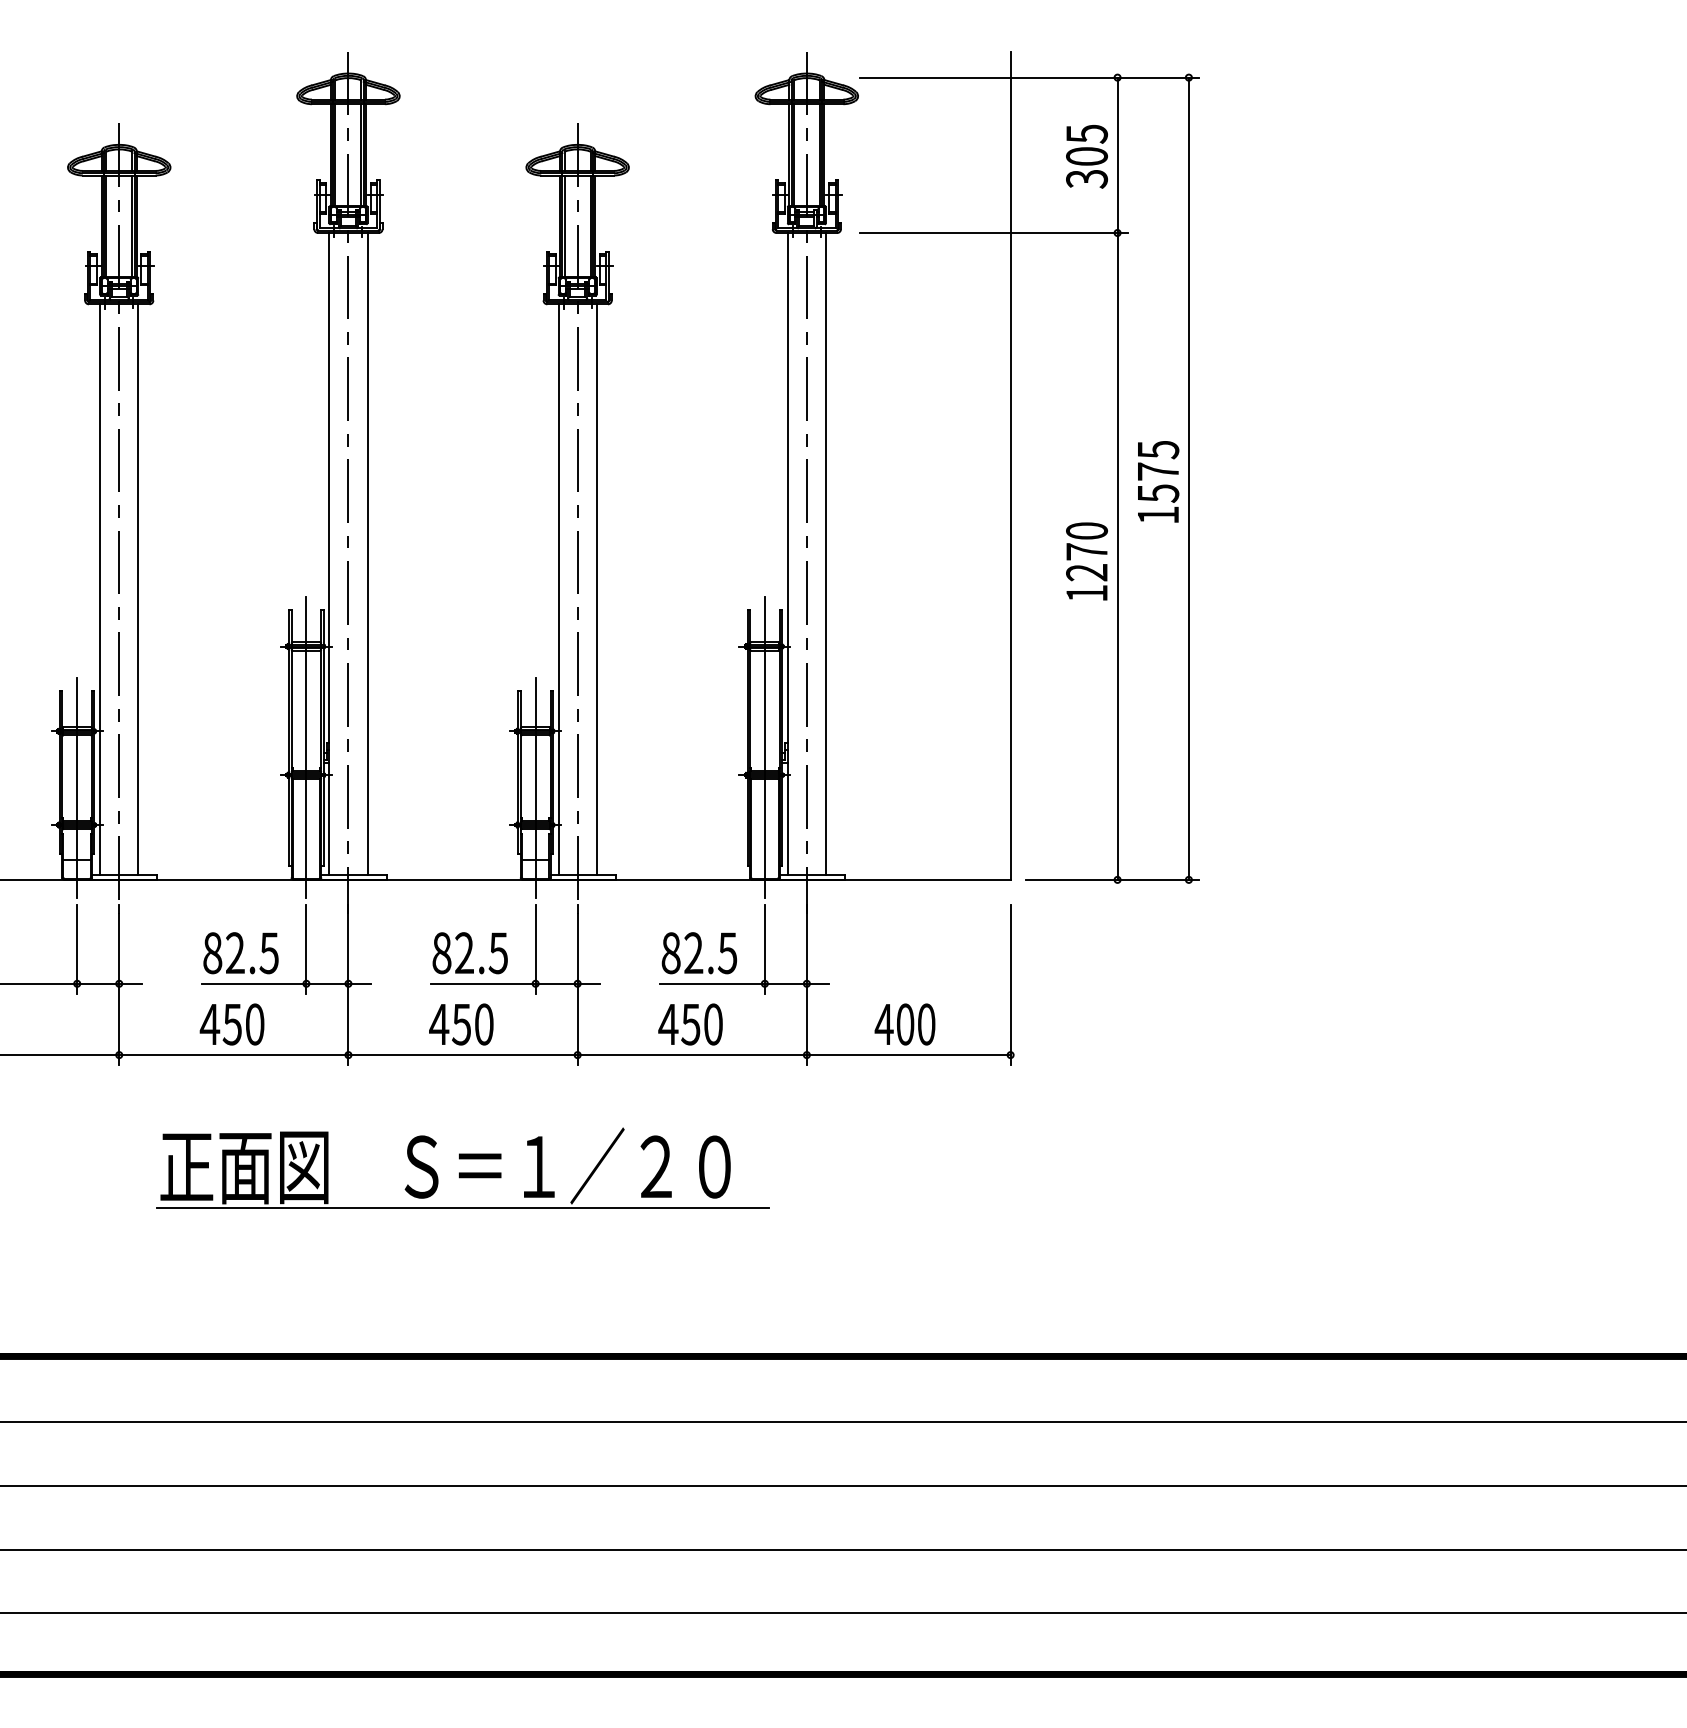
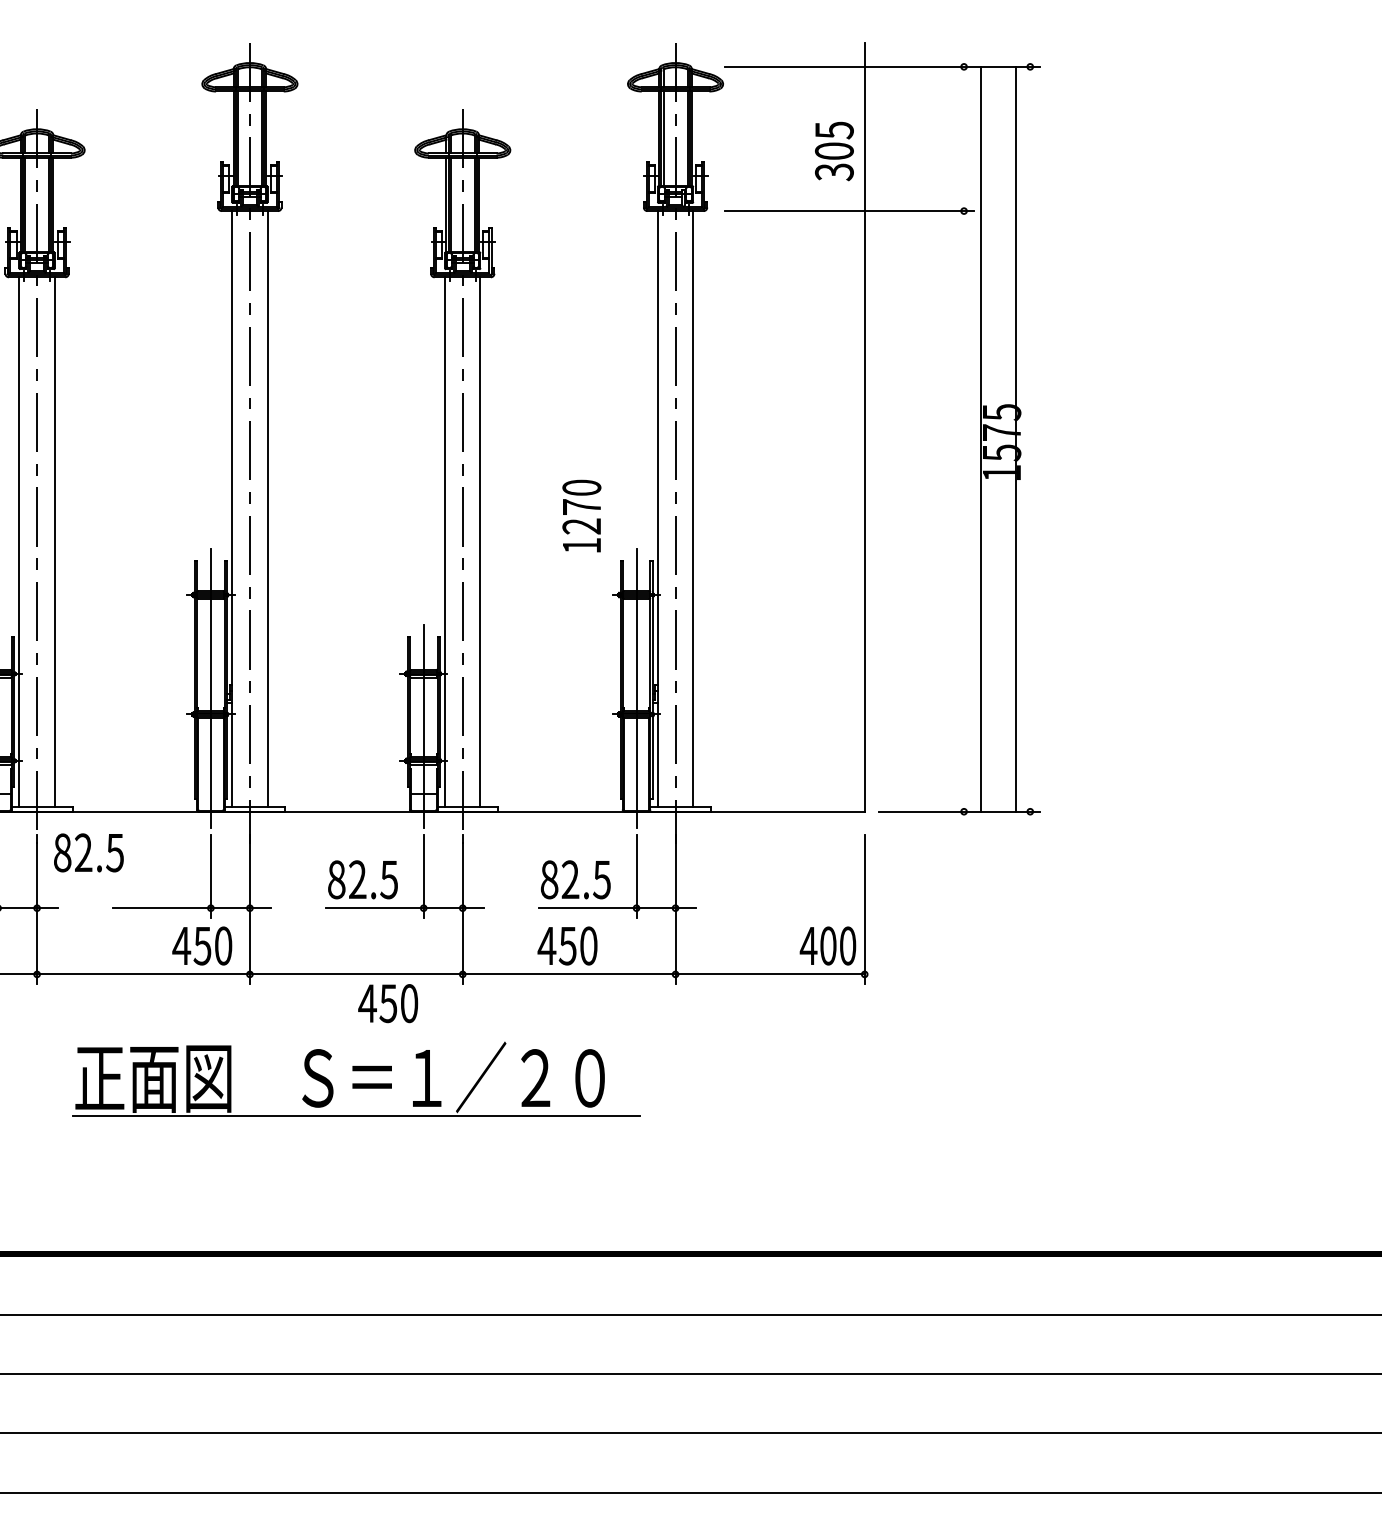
text: (1086, 156) -> (833, 151), moved
line: (1117, 478) -> (1015, 439), moved
line: (1188, 478) -> (980, 439), moved
text: (1086, 561) -> (581, 516), moved
text: (240, 953) -> (88, 853), moved
text: (231, 1024) -> (201, 946), moved
text: (461, 1024) -> (388, 1003), moved
text: (904, 1024) -> (827, 946), moved

